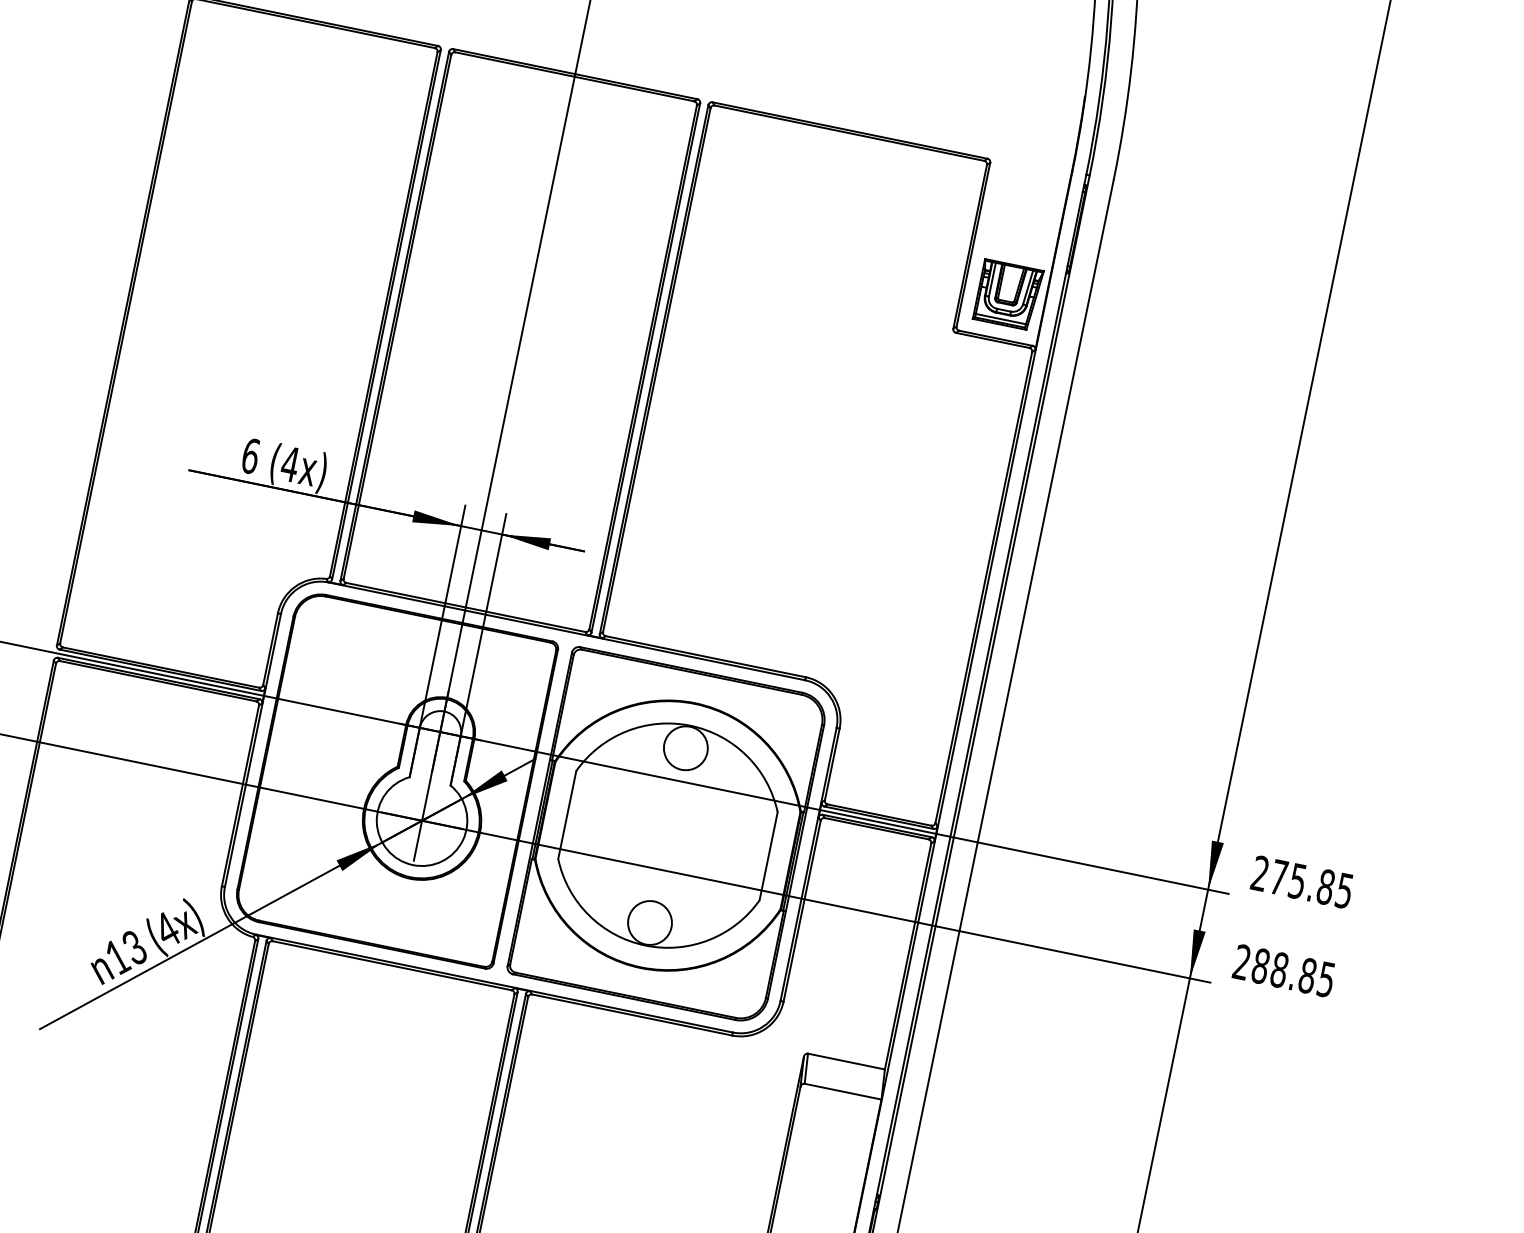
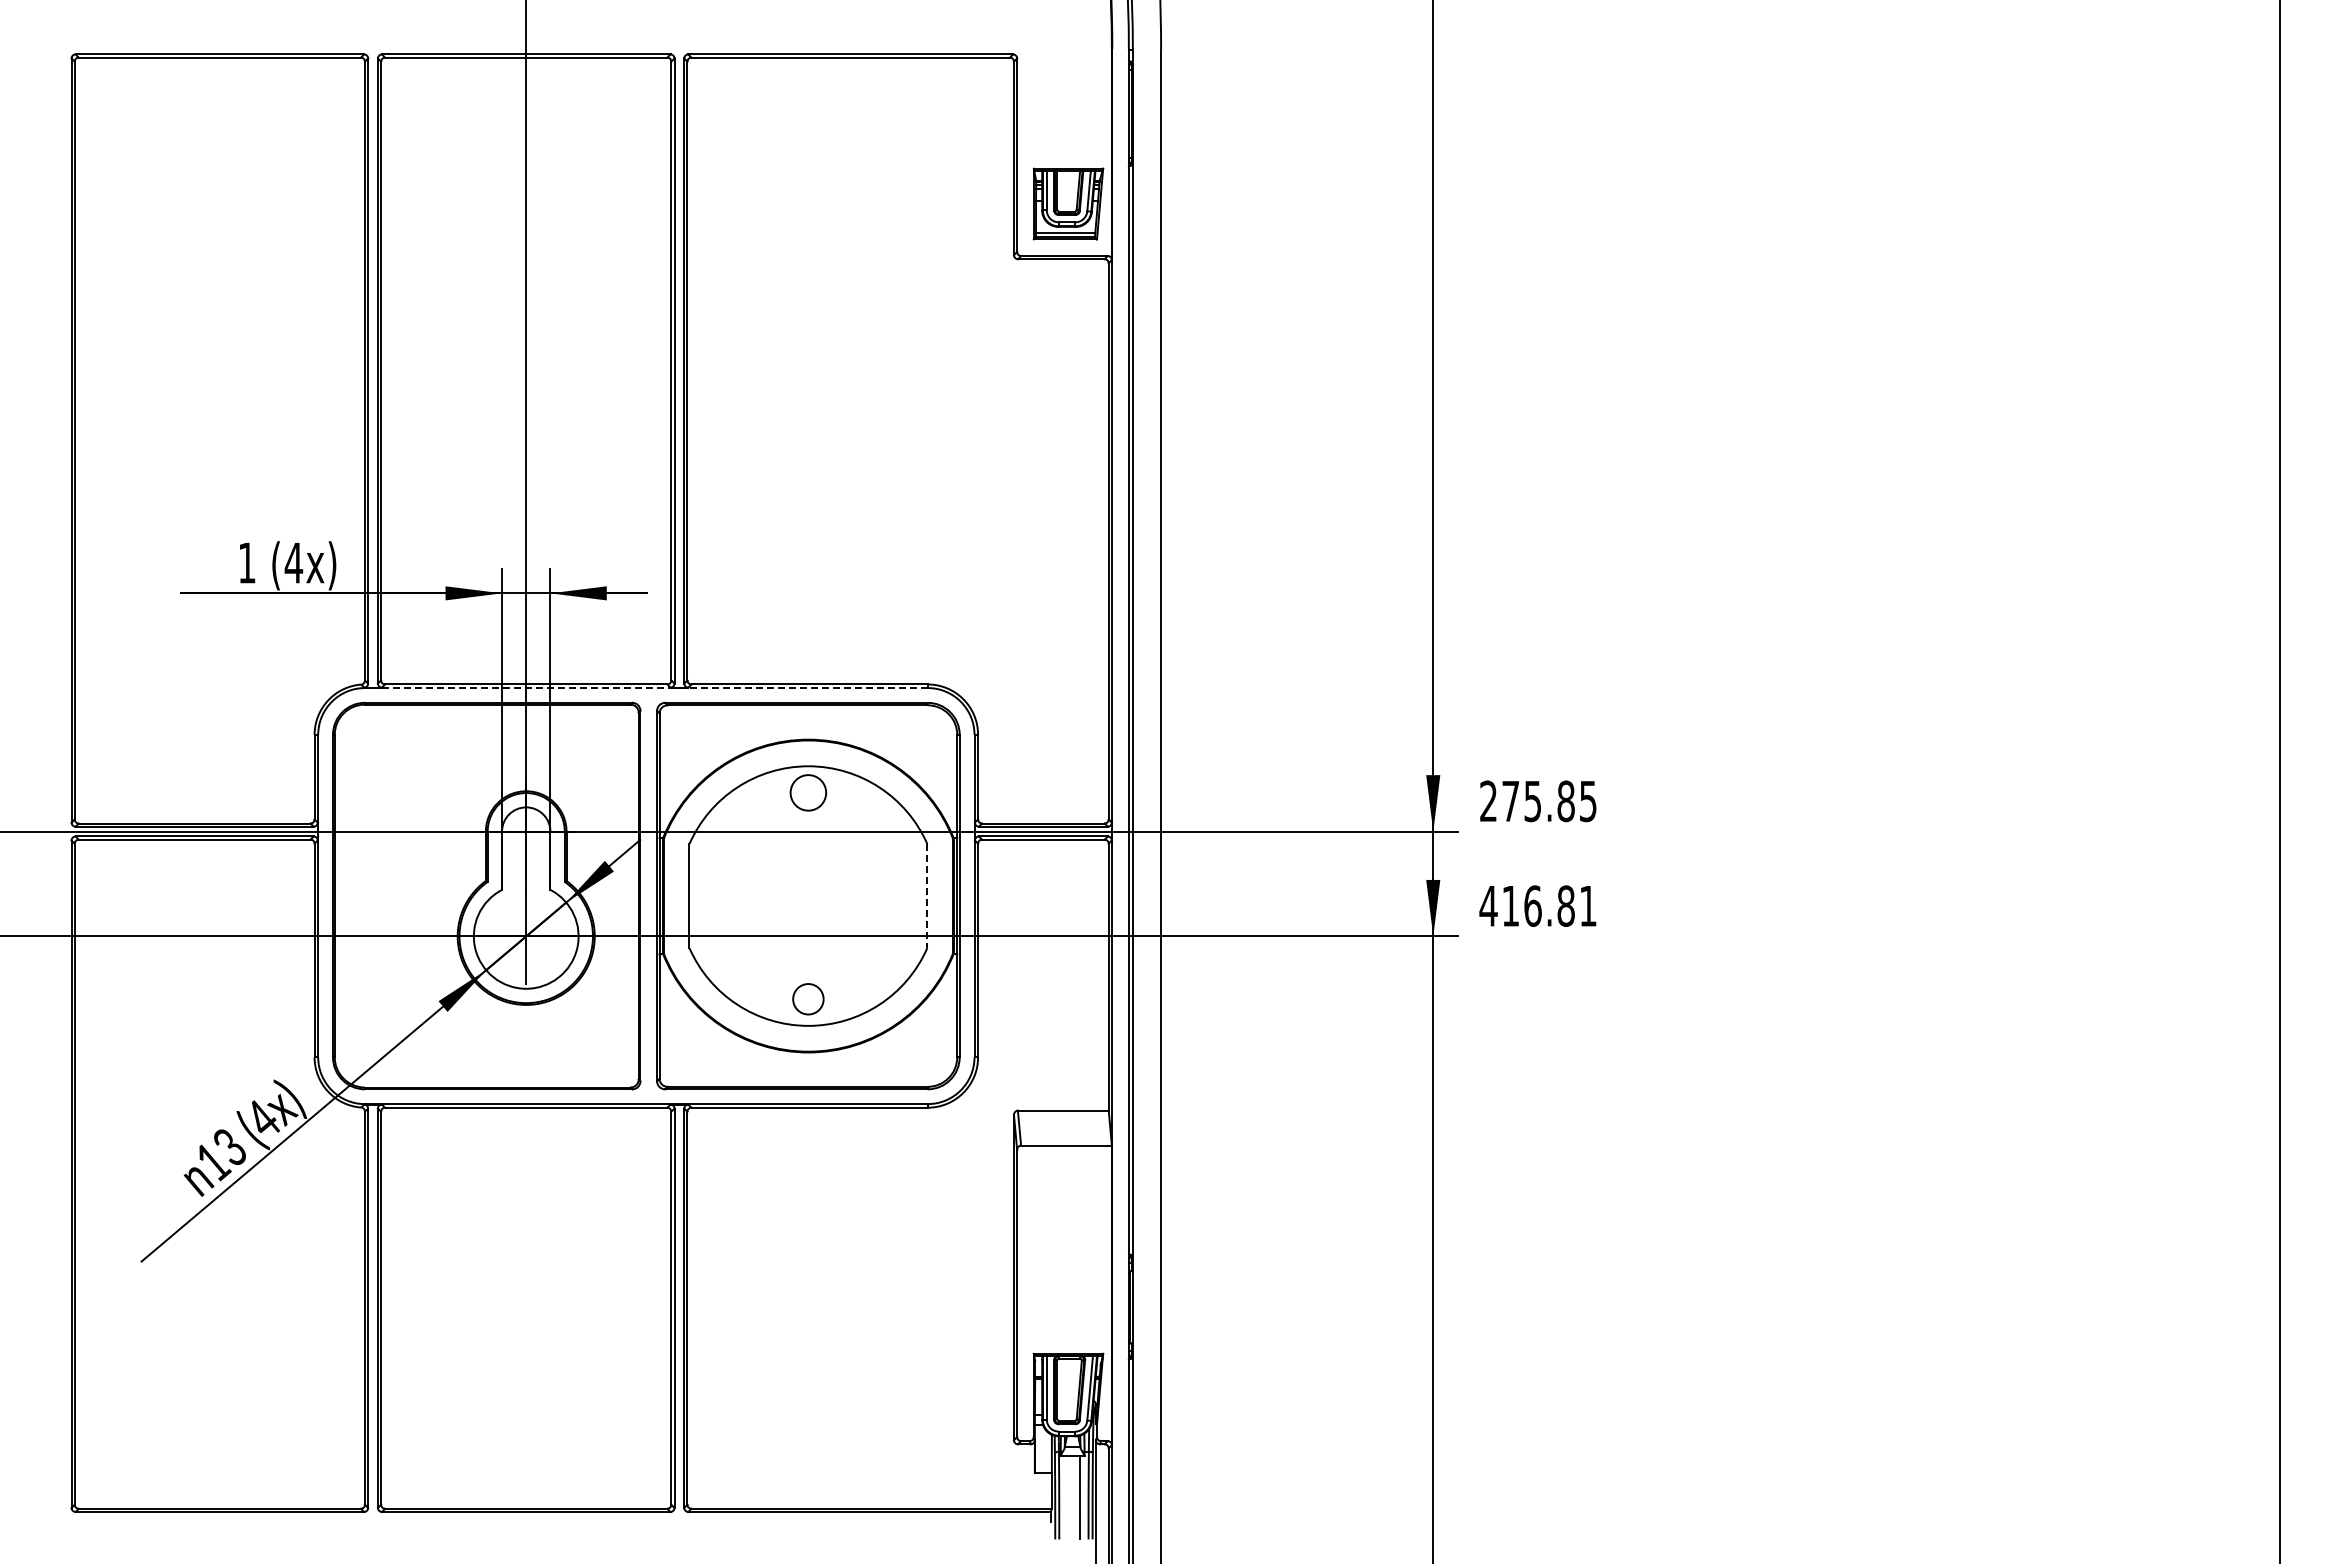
text: (251, 455) -> (247, 562), 6 -> 1
line: (566, 631) -> (645, 688), solid -> dashed
circle: (686, 747) -> (808, 792), size x0.7
line: (768, 856) -> (927, 896), solid -> dashed
circle: (650, 922) -> (808, 998), size x0.6
text: (1283, 970) -> (1537, 905), 288.85 -> 416.81

